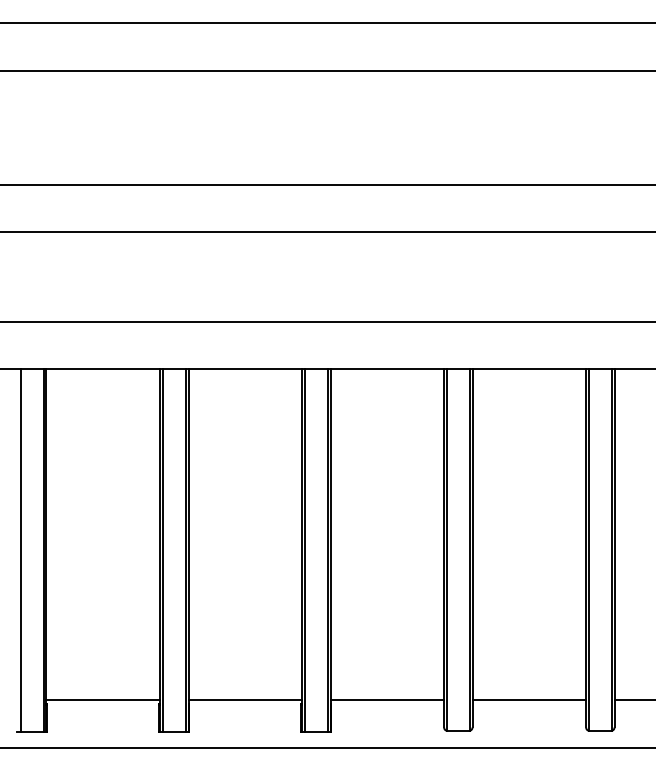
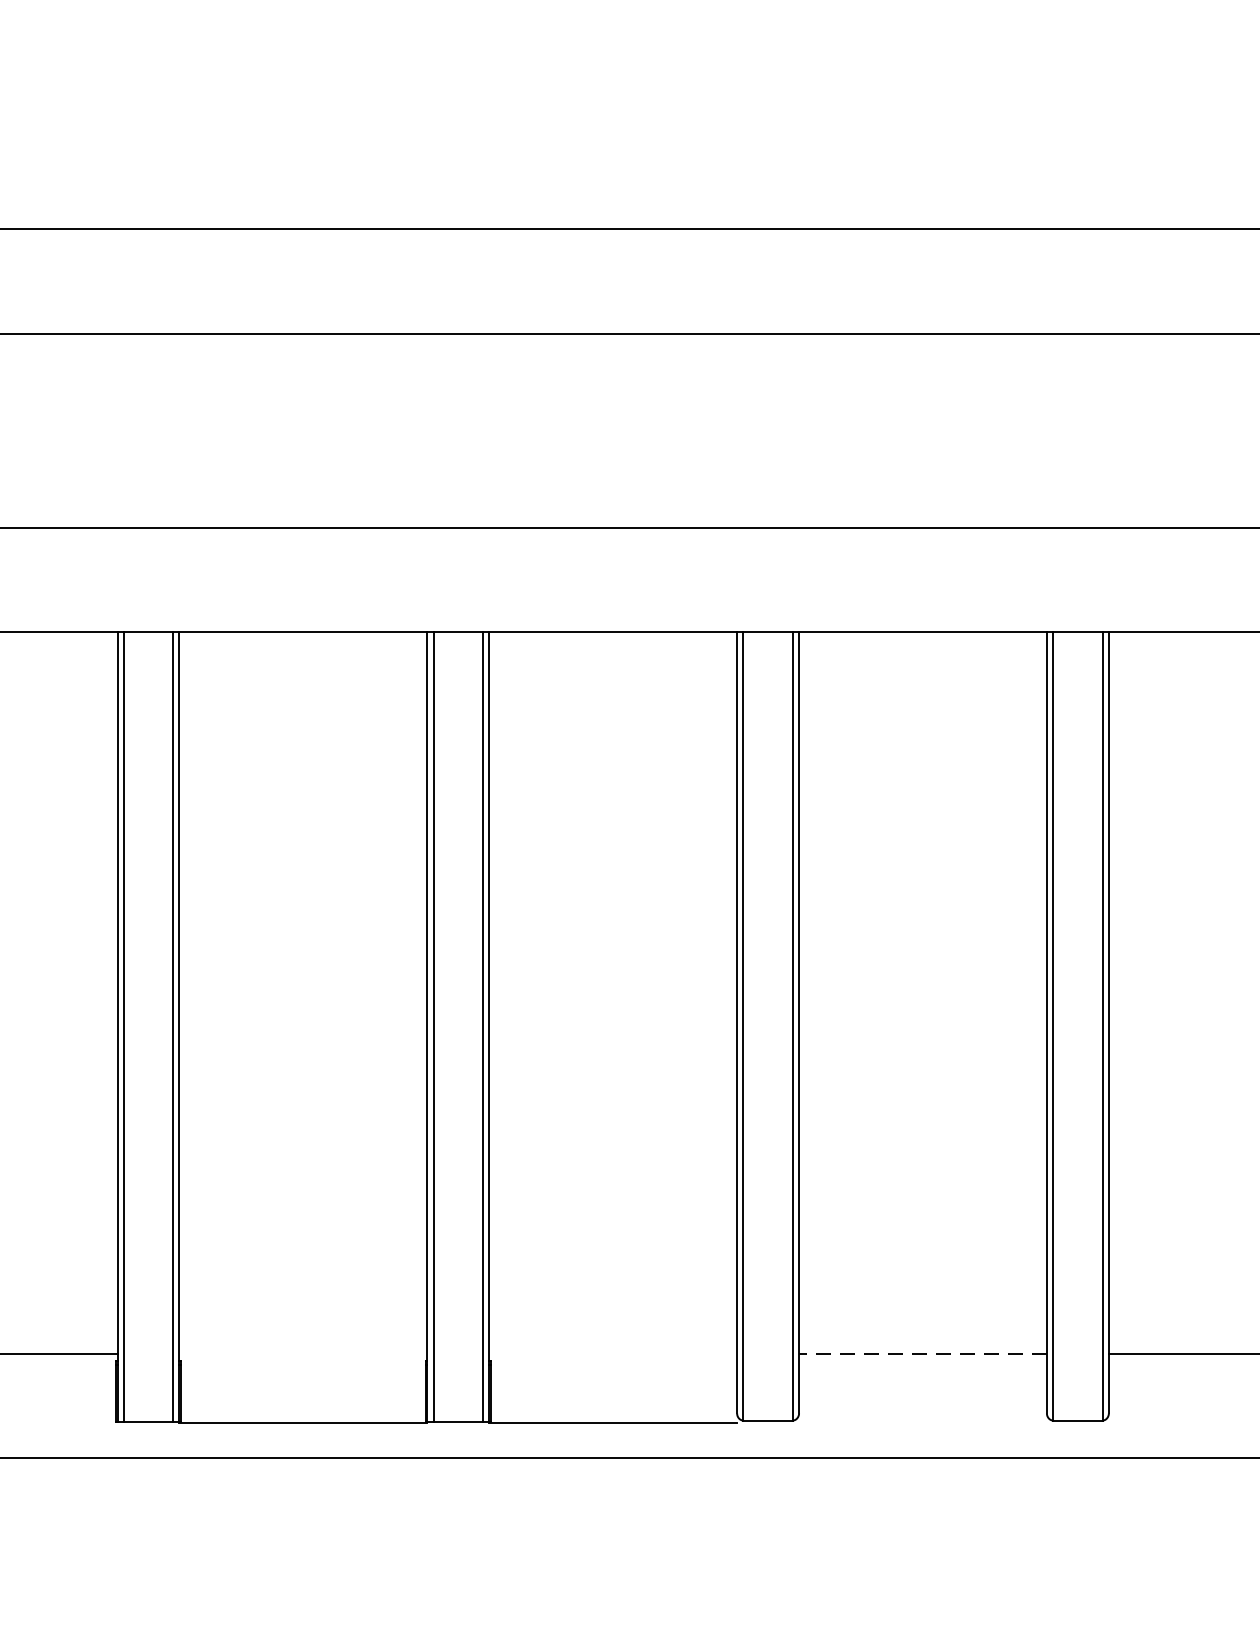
line: (245, 700) -> (303, 1424), moved
line: (387, 700) -> (613, 1424), moved
line: (529, 700) -> (923, 1354), solid -> dashed

